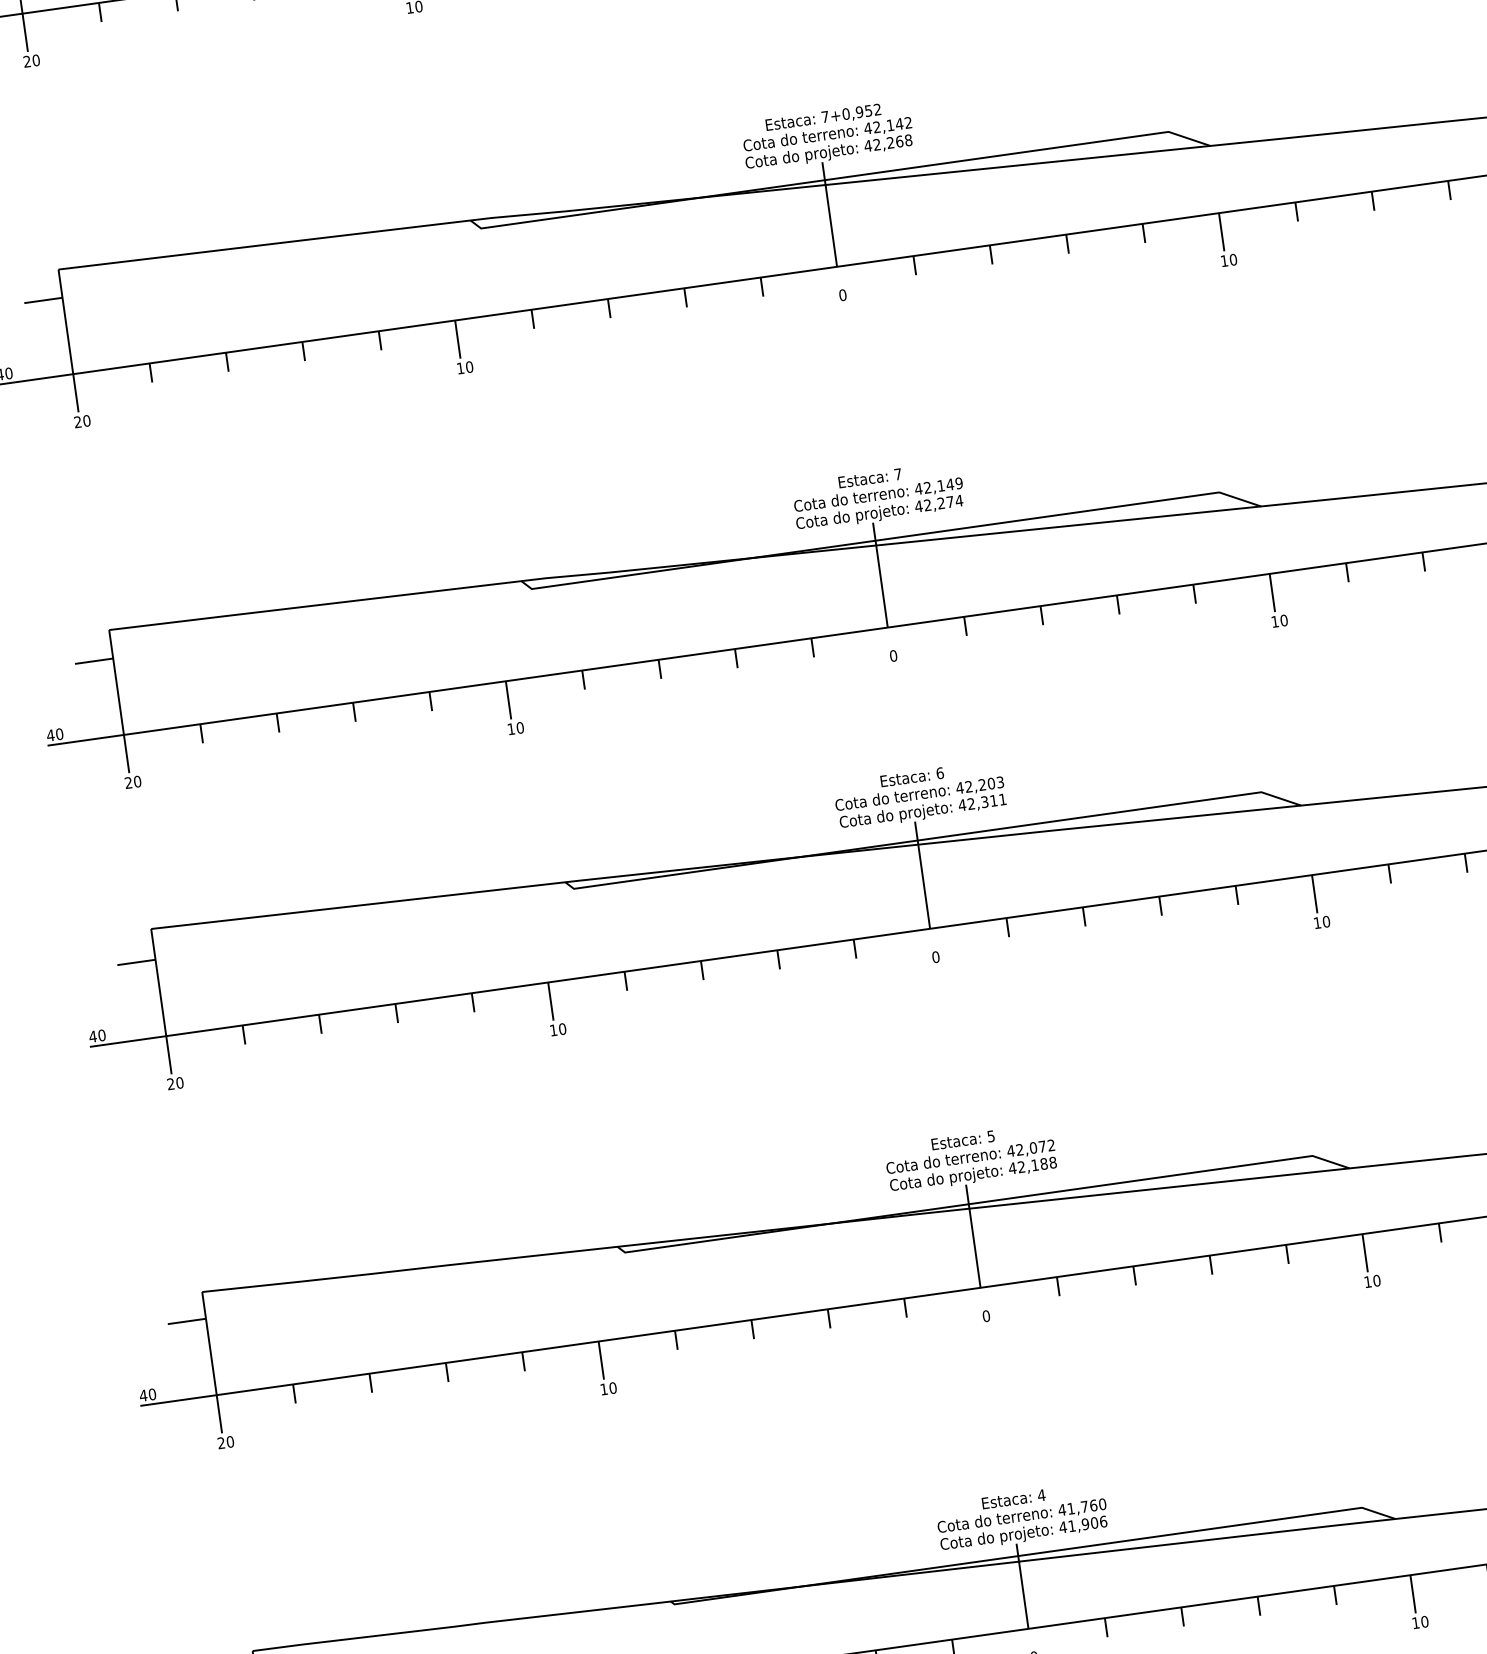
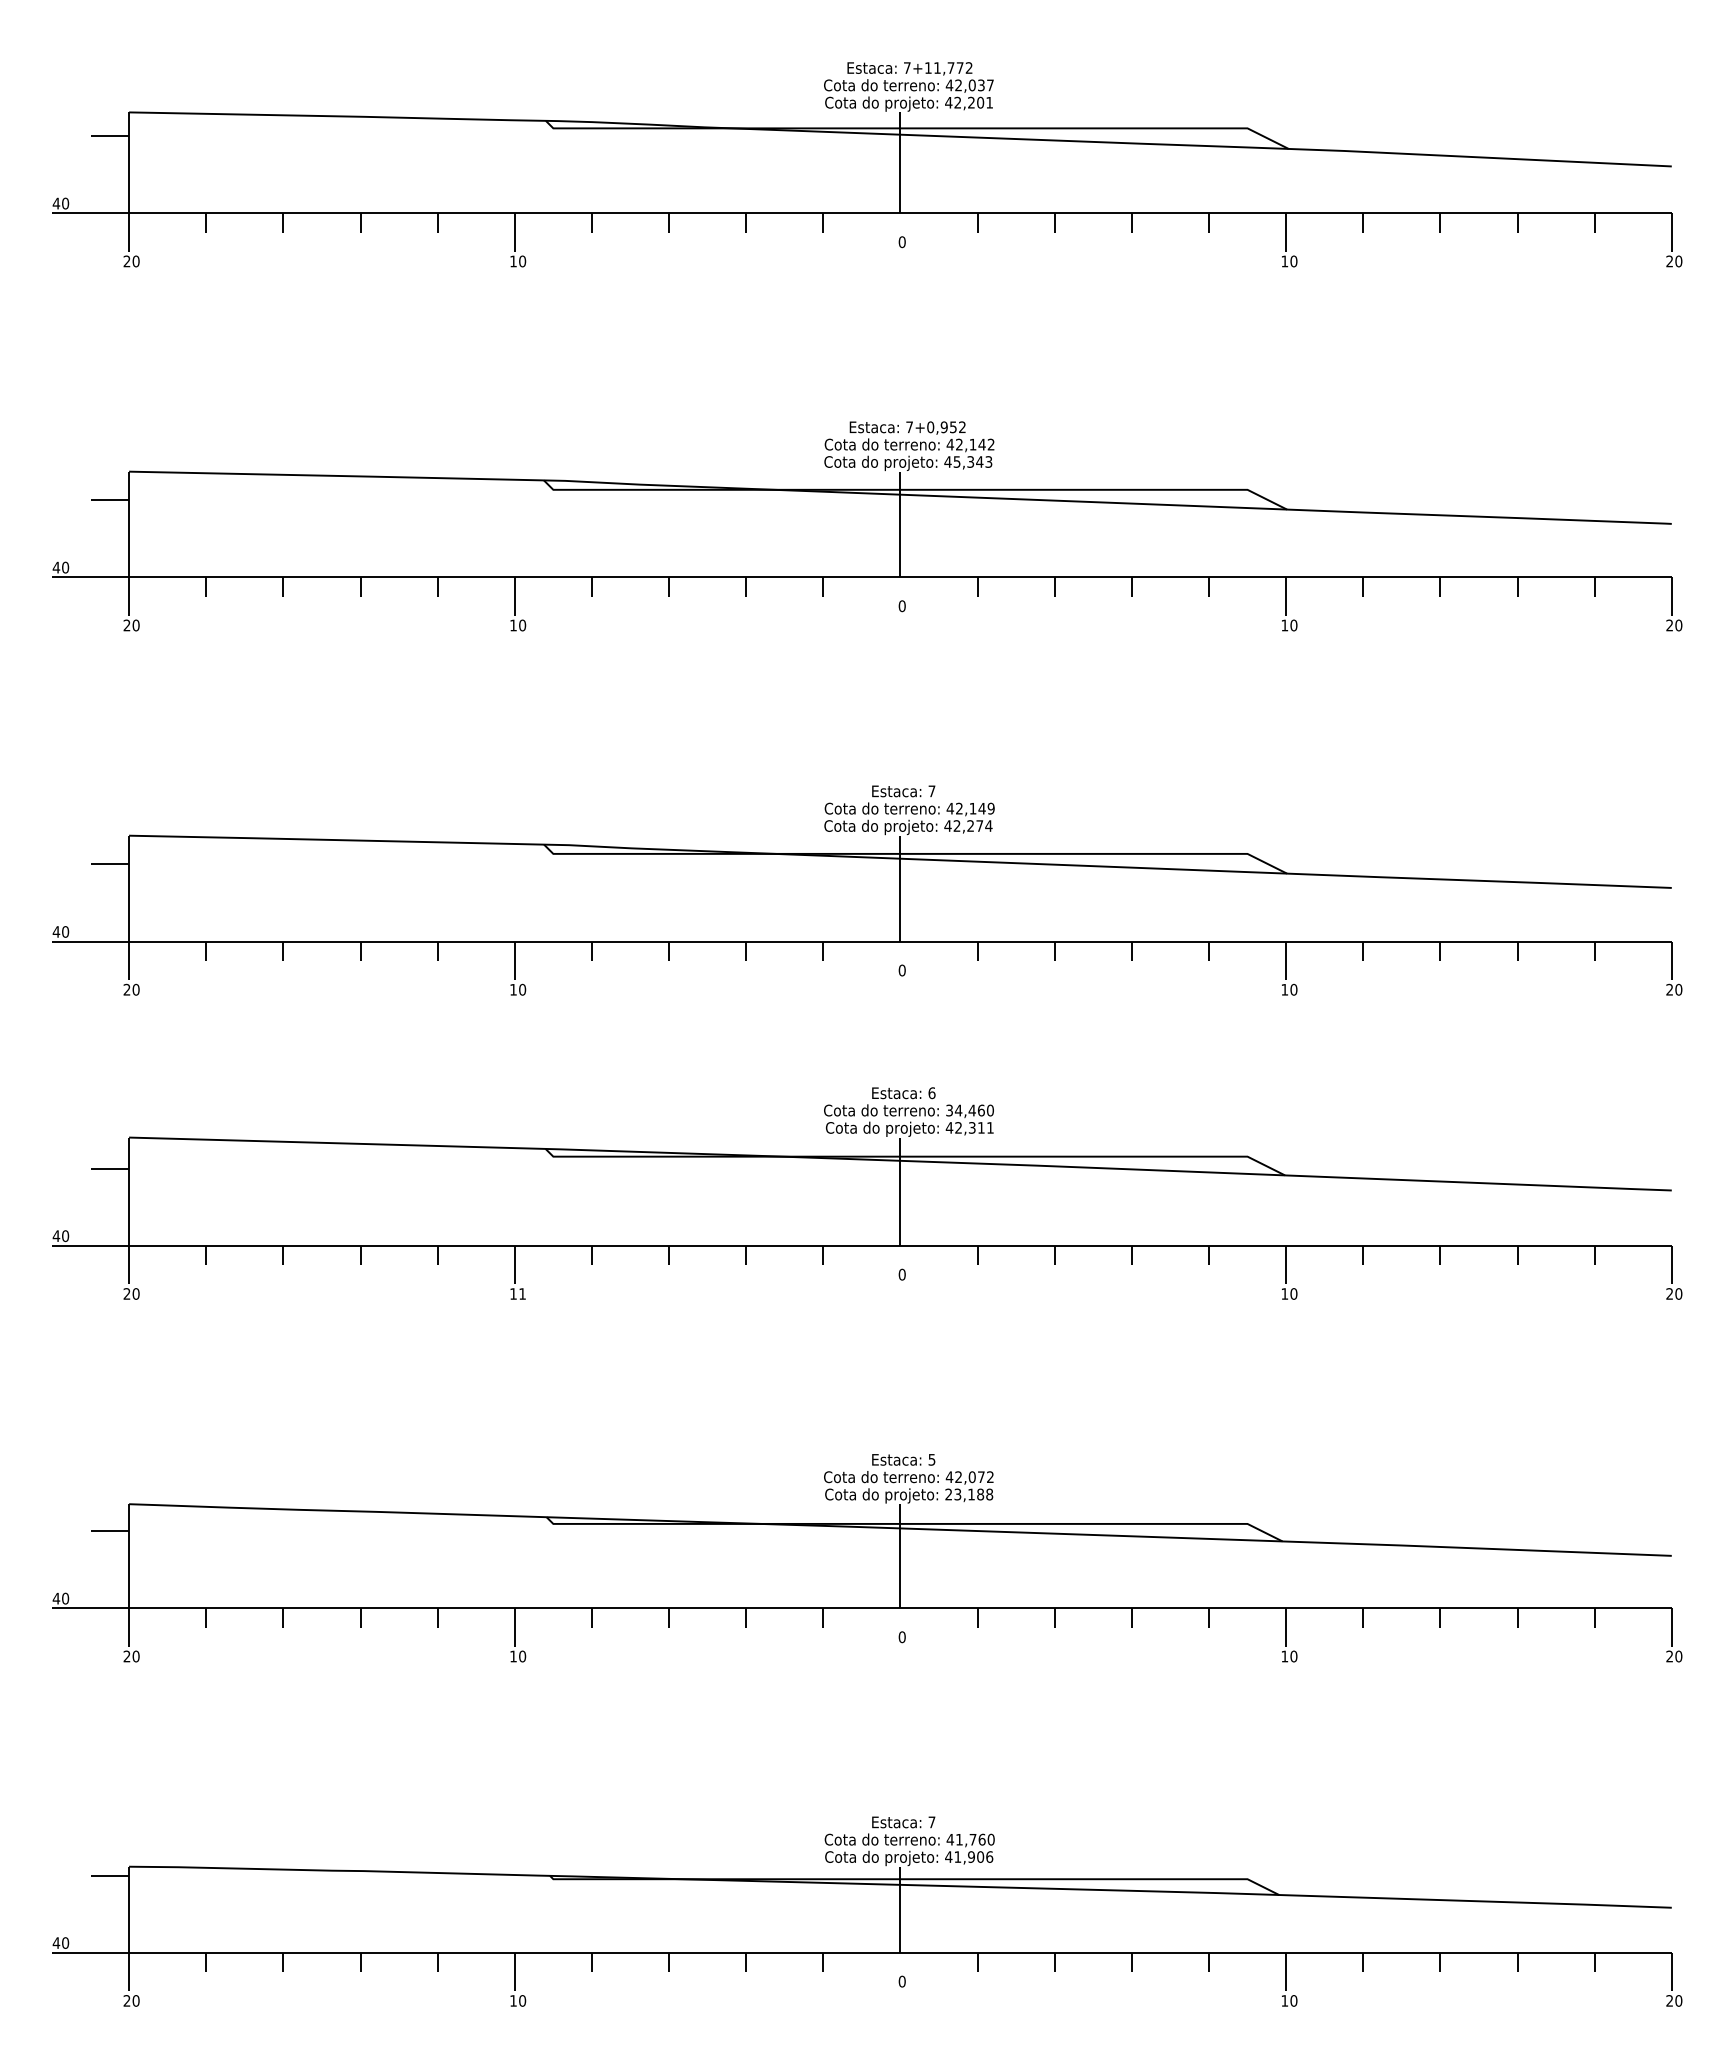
text: (892, 142) -> (972, 461), 42,268 -> 45,343
text: (979, 785) -> (969, 1110), 42,203 -> 34,460
text: (562, 1028) -> (522, 1293), 10 -> 11
text: (1017, 1167) -> (953, 1494), 42,188 -> 23,188
text: (1041, 1495) -> (931, 1822), 4 -> 7

